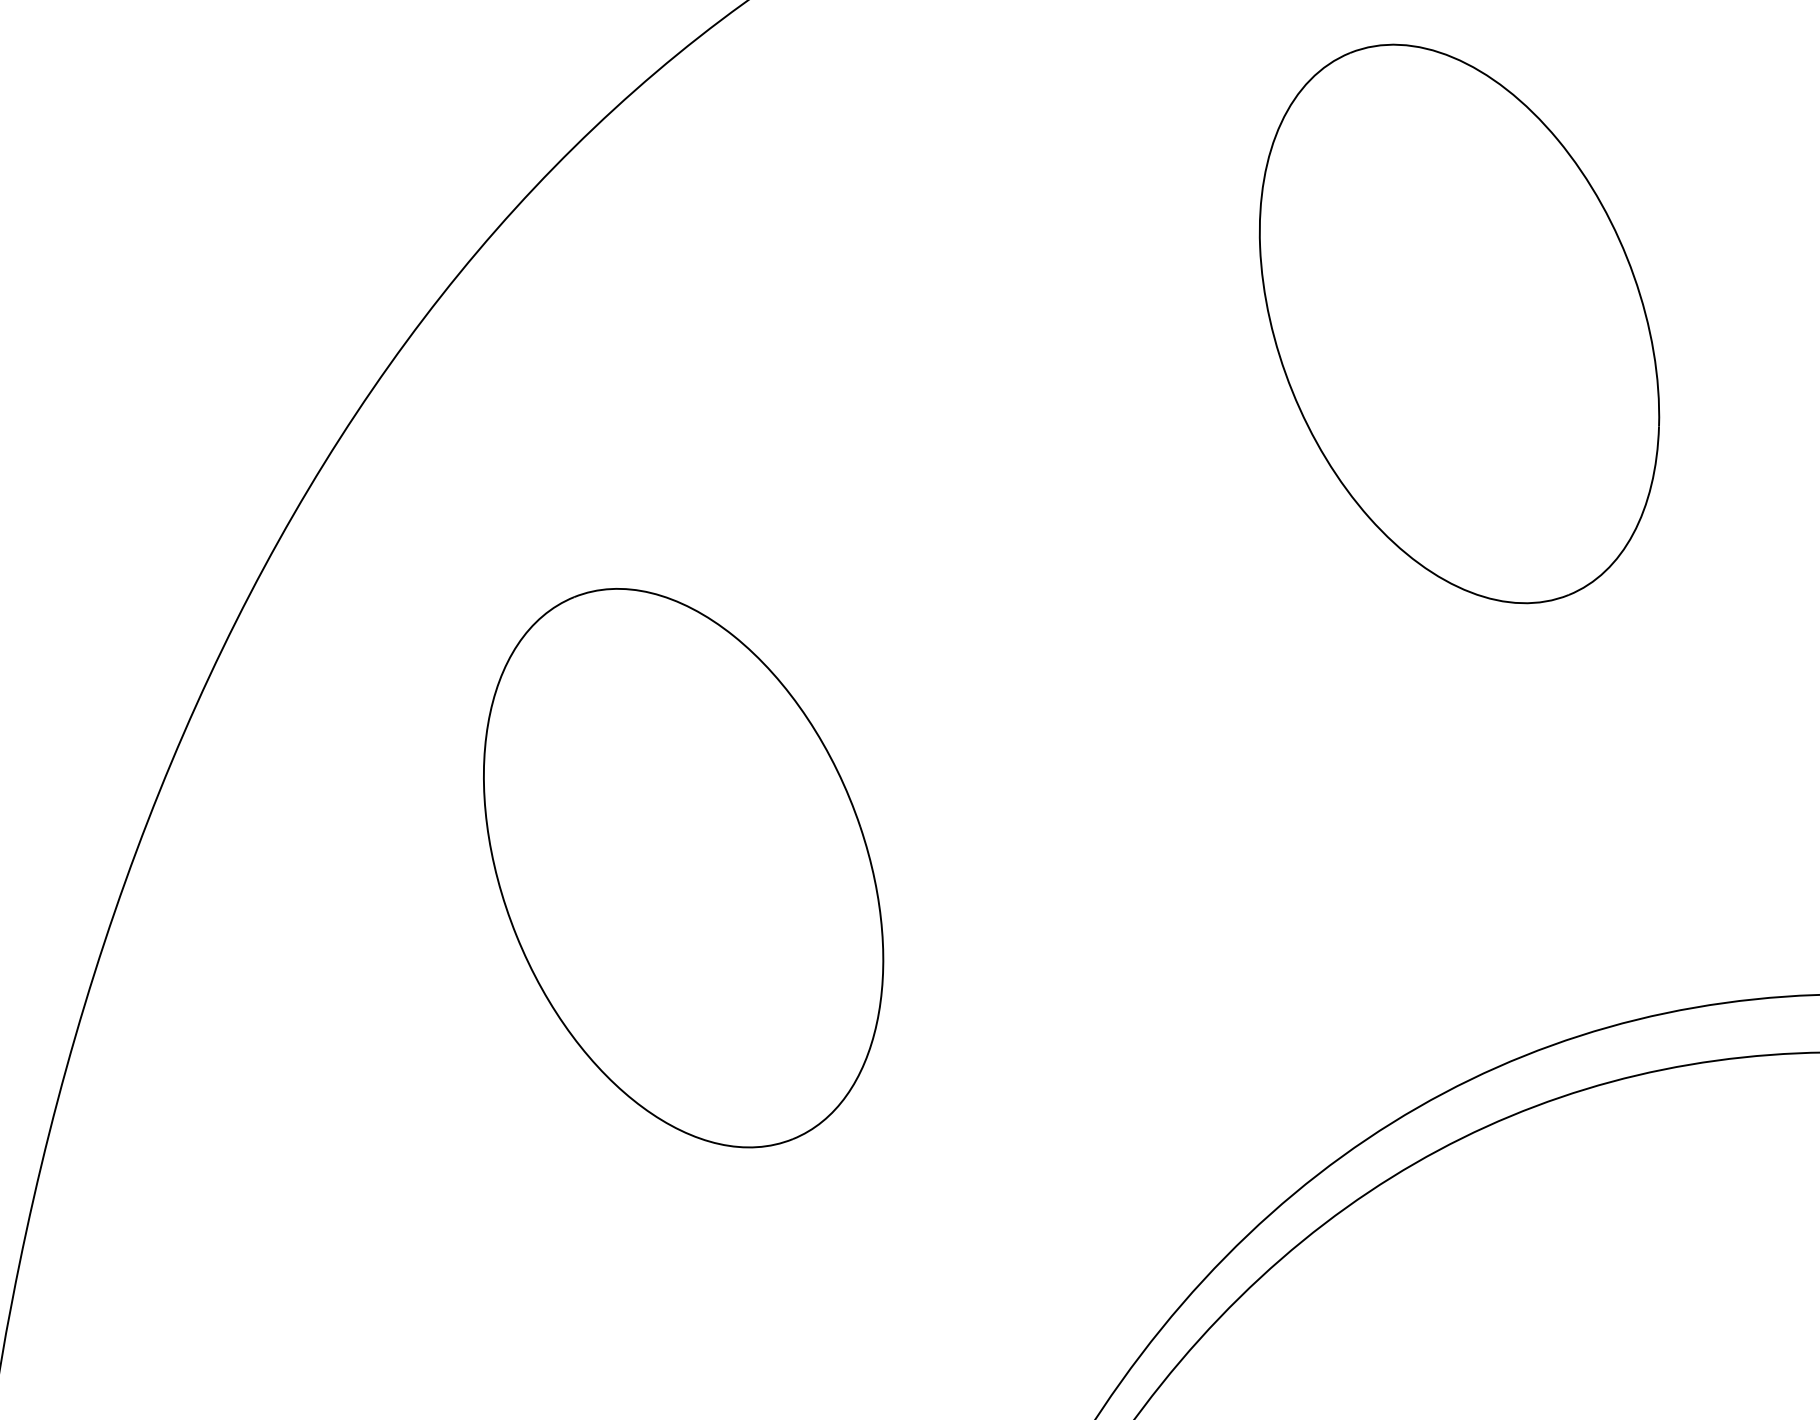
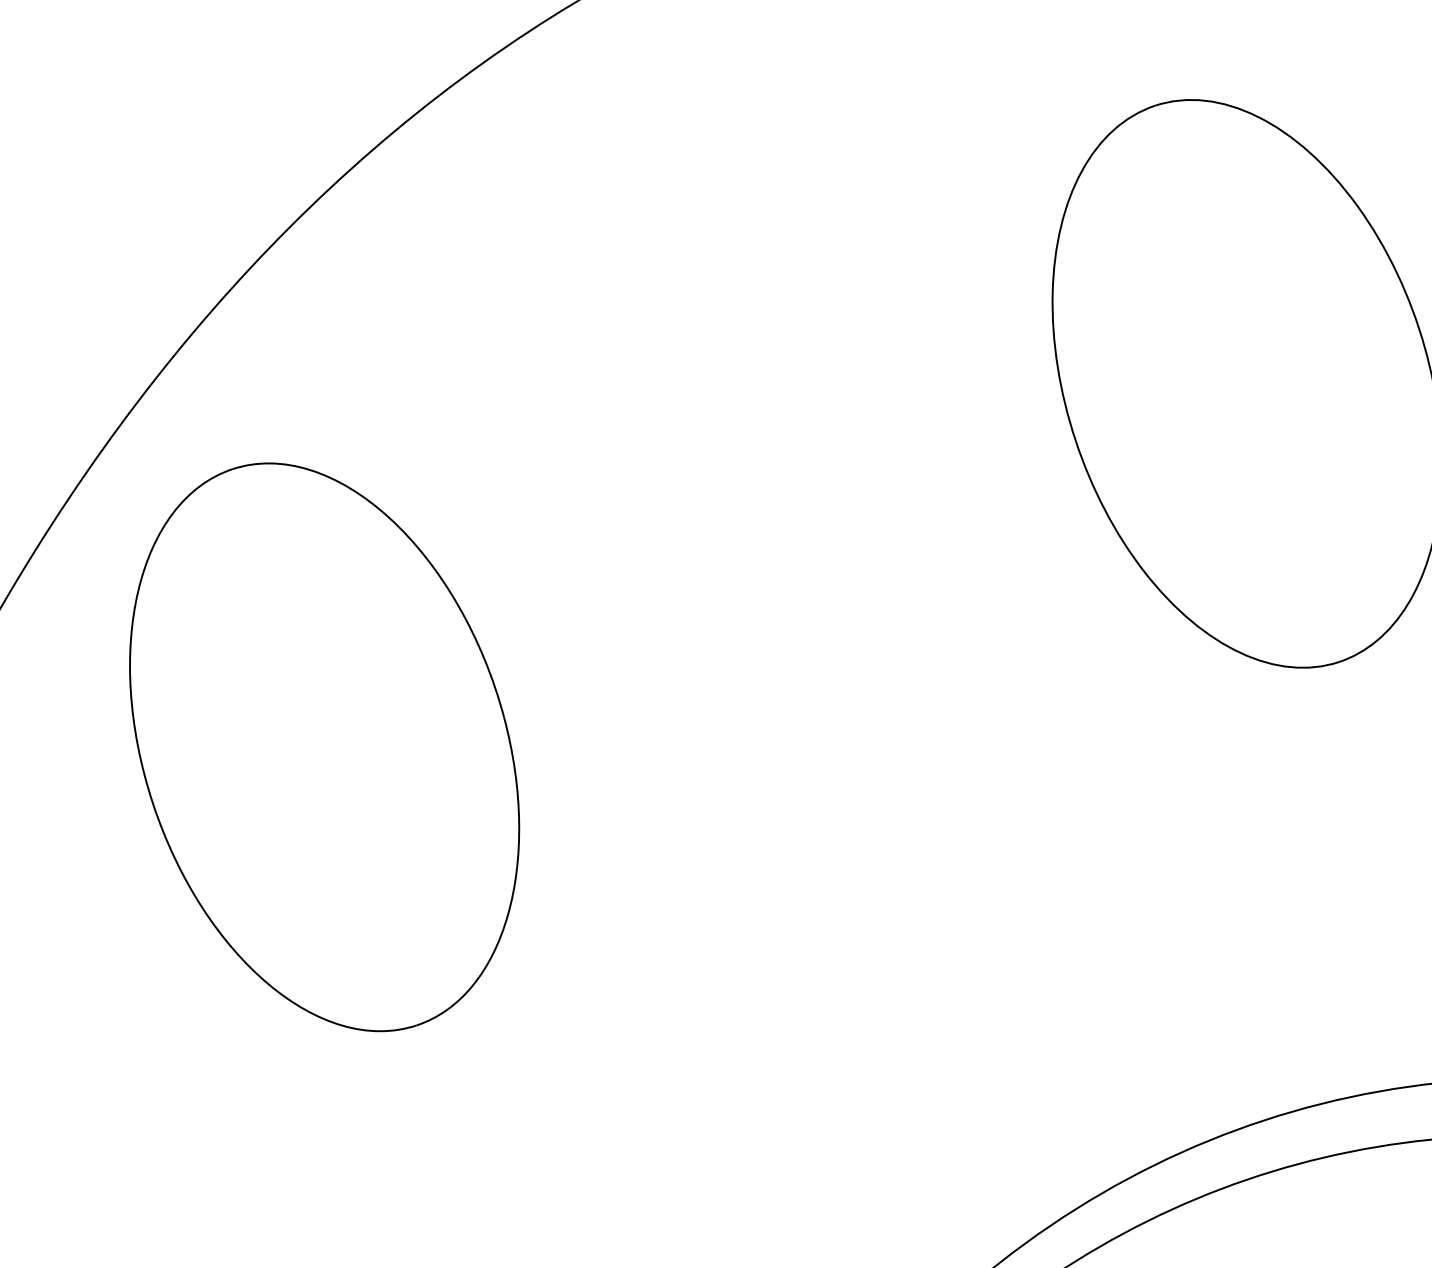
part: (683, 868) -> (324, 747), moved

